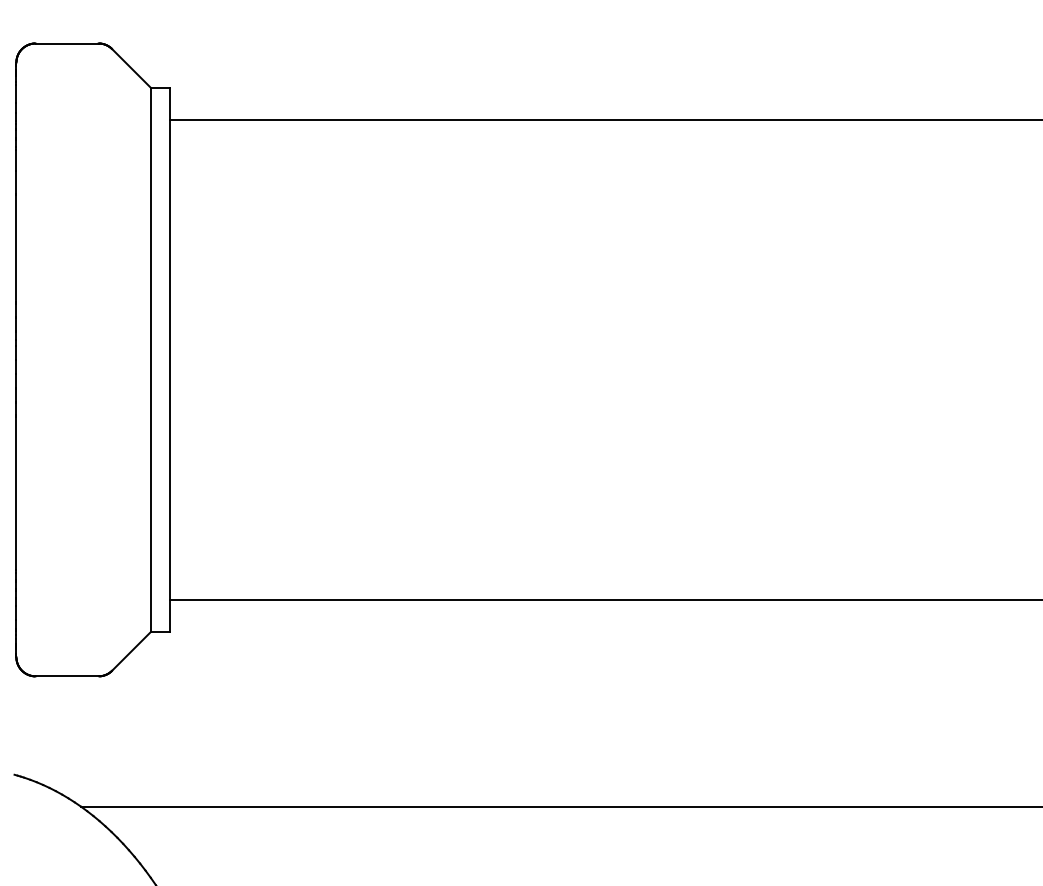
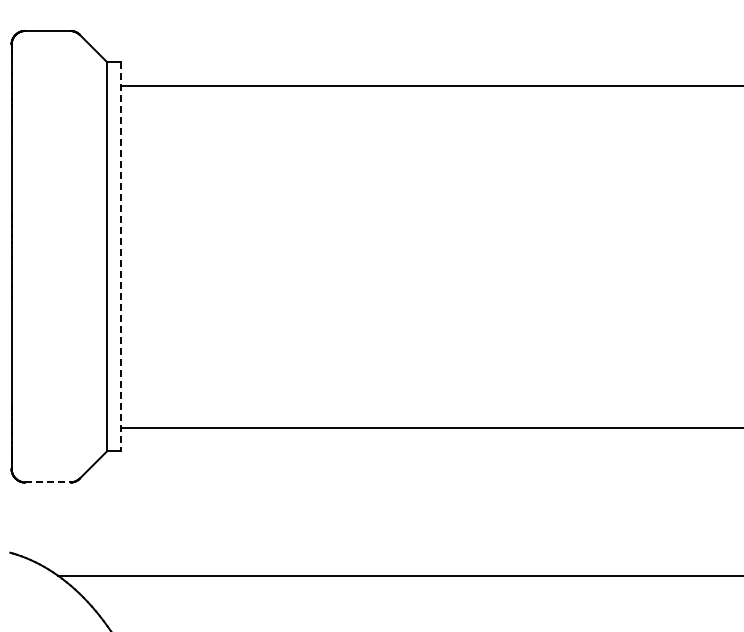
line: (170, 361) -> (121, 257), solid -> dashed
line: (68, 676) -> (48, 482), solid -> dashed

